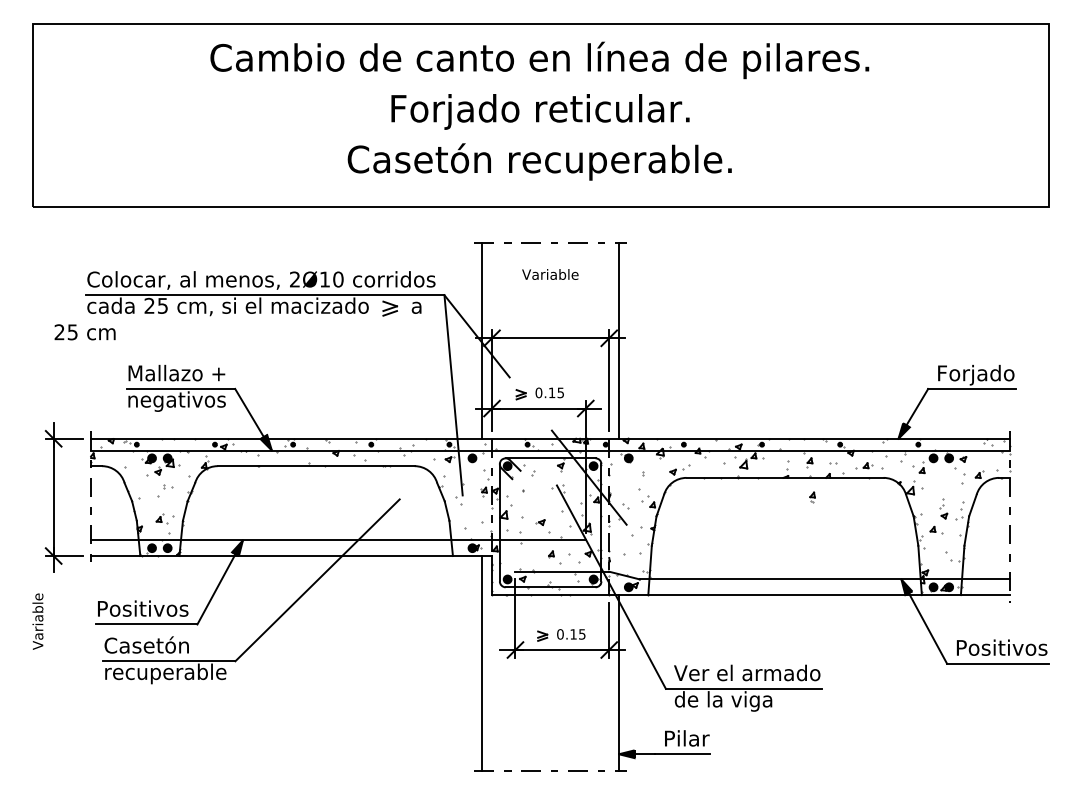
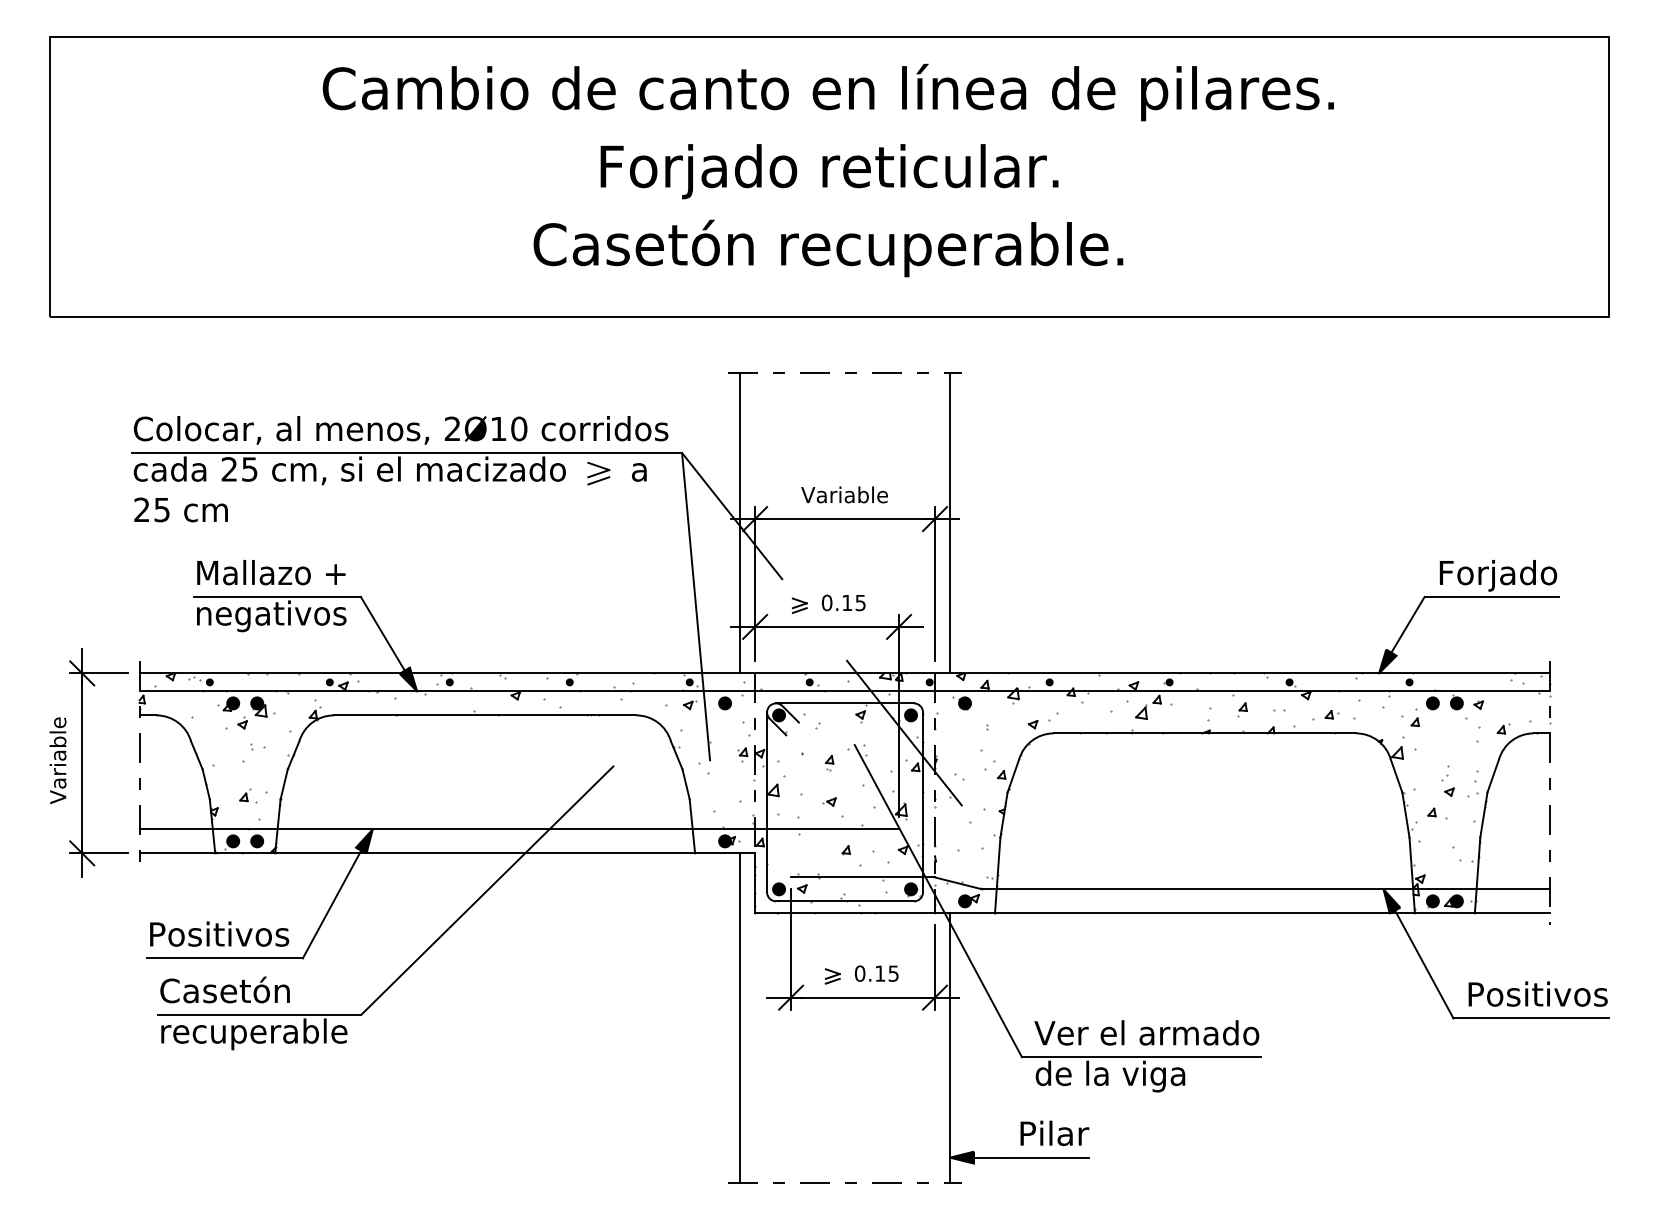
text: (550, 274) -> (844, 494), moved
text: (84, 332) -> (180, 510), moved
part: (812, 497) -> (829, 763), moved
text: (37, 621) -> (57, 760), moved

